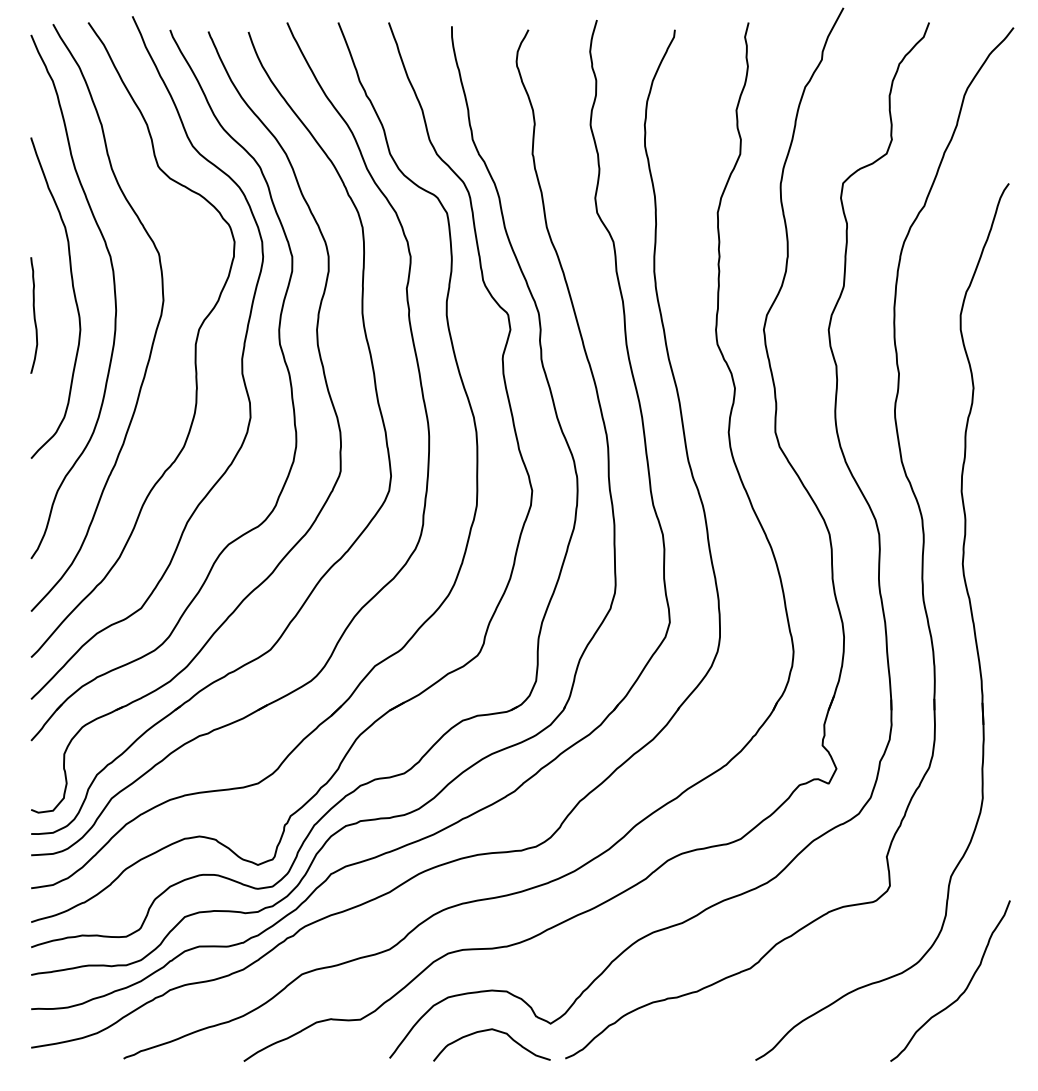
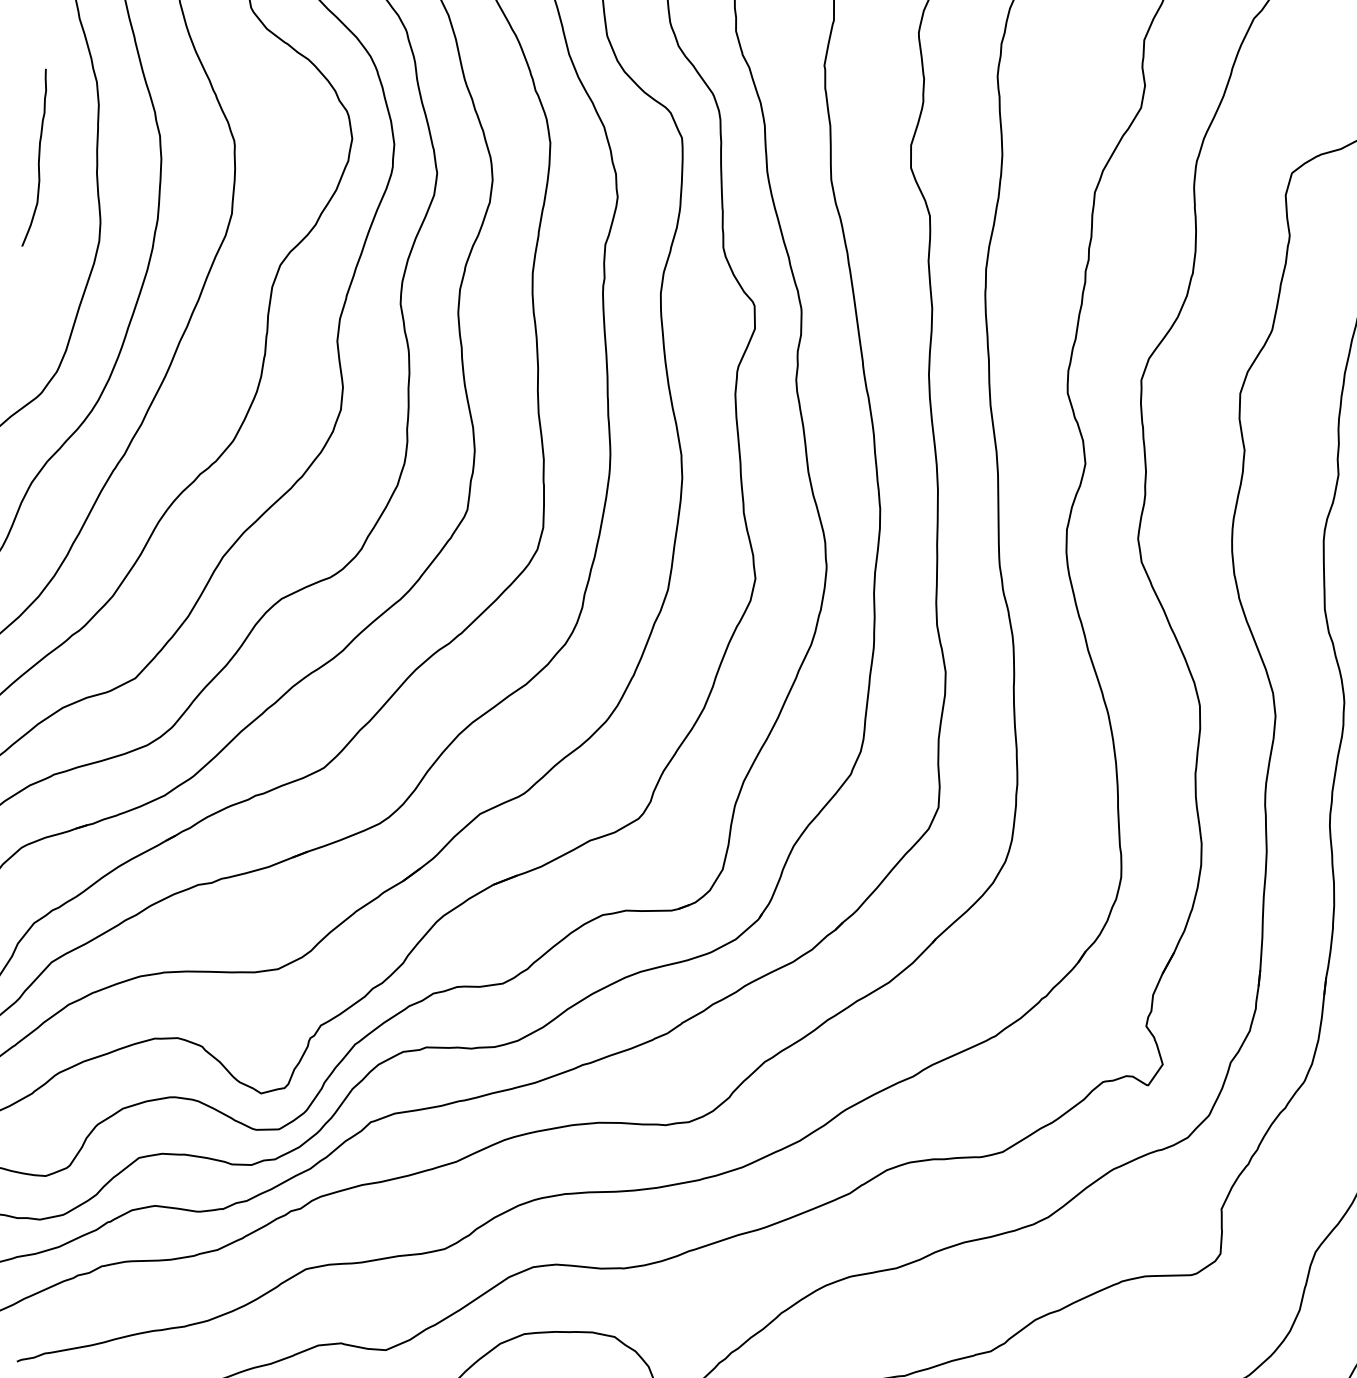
curve: (34, 315) -> (39, 158), moved

